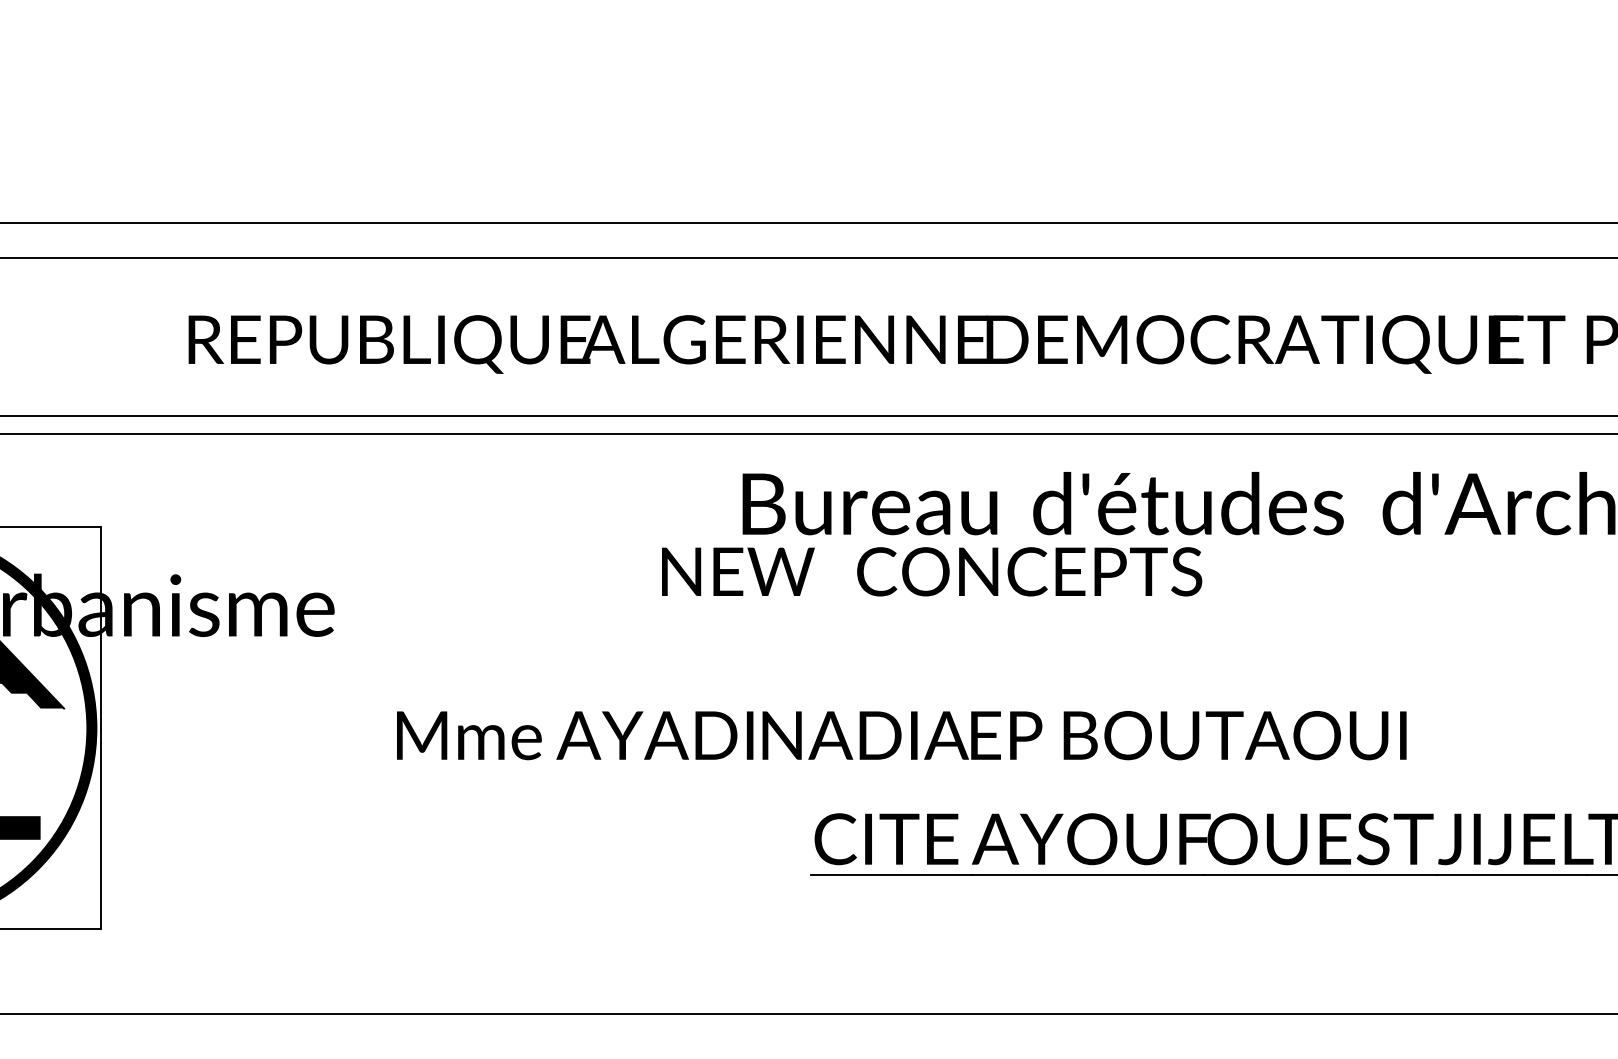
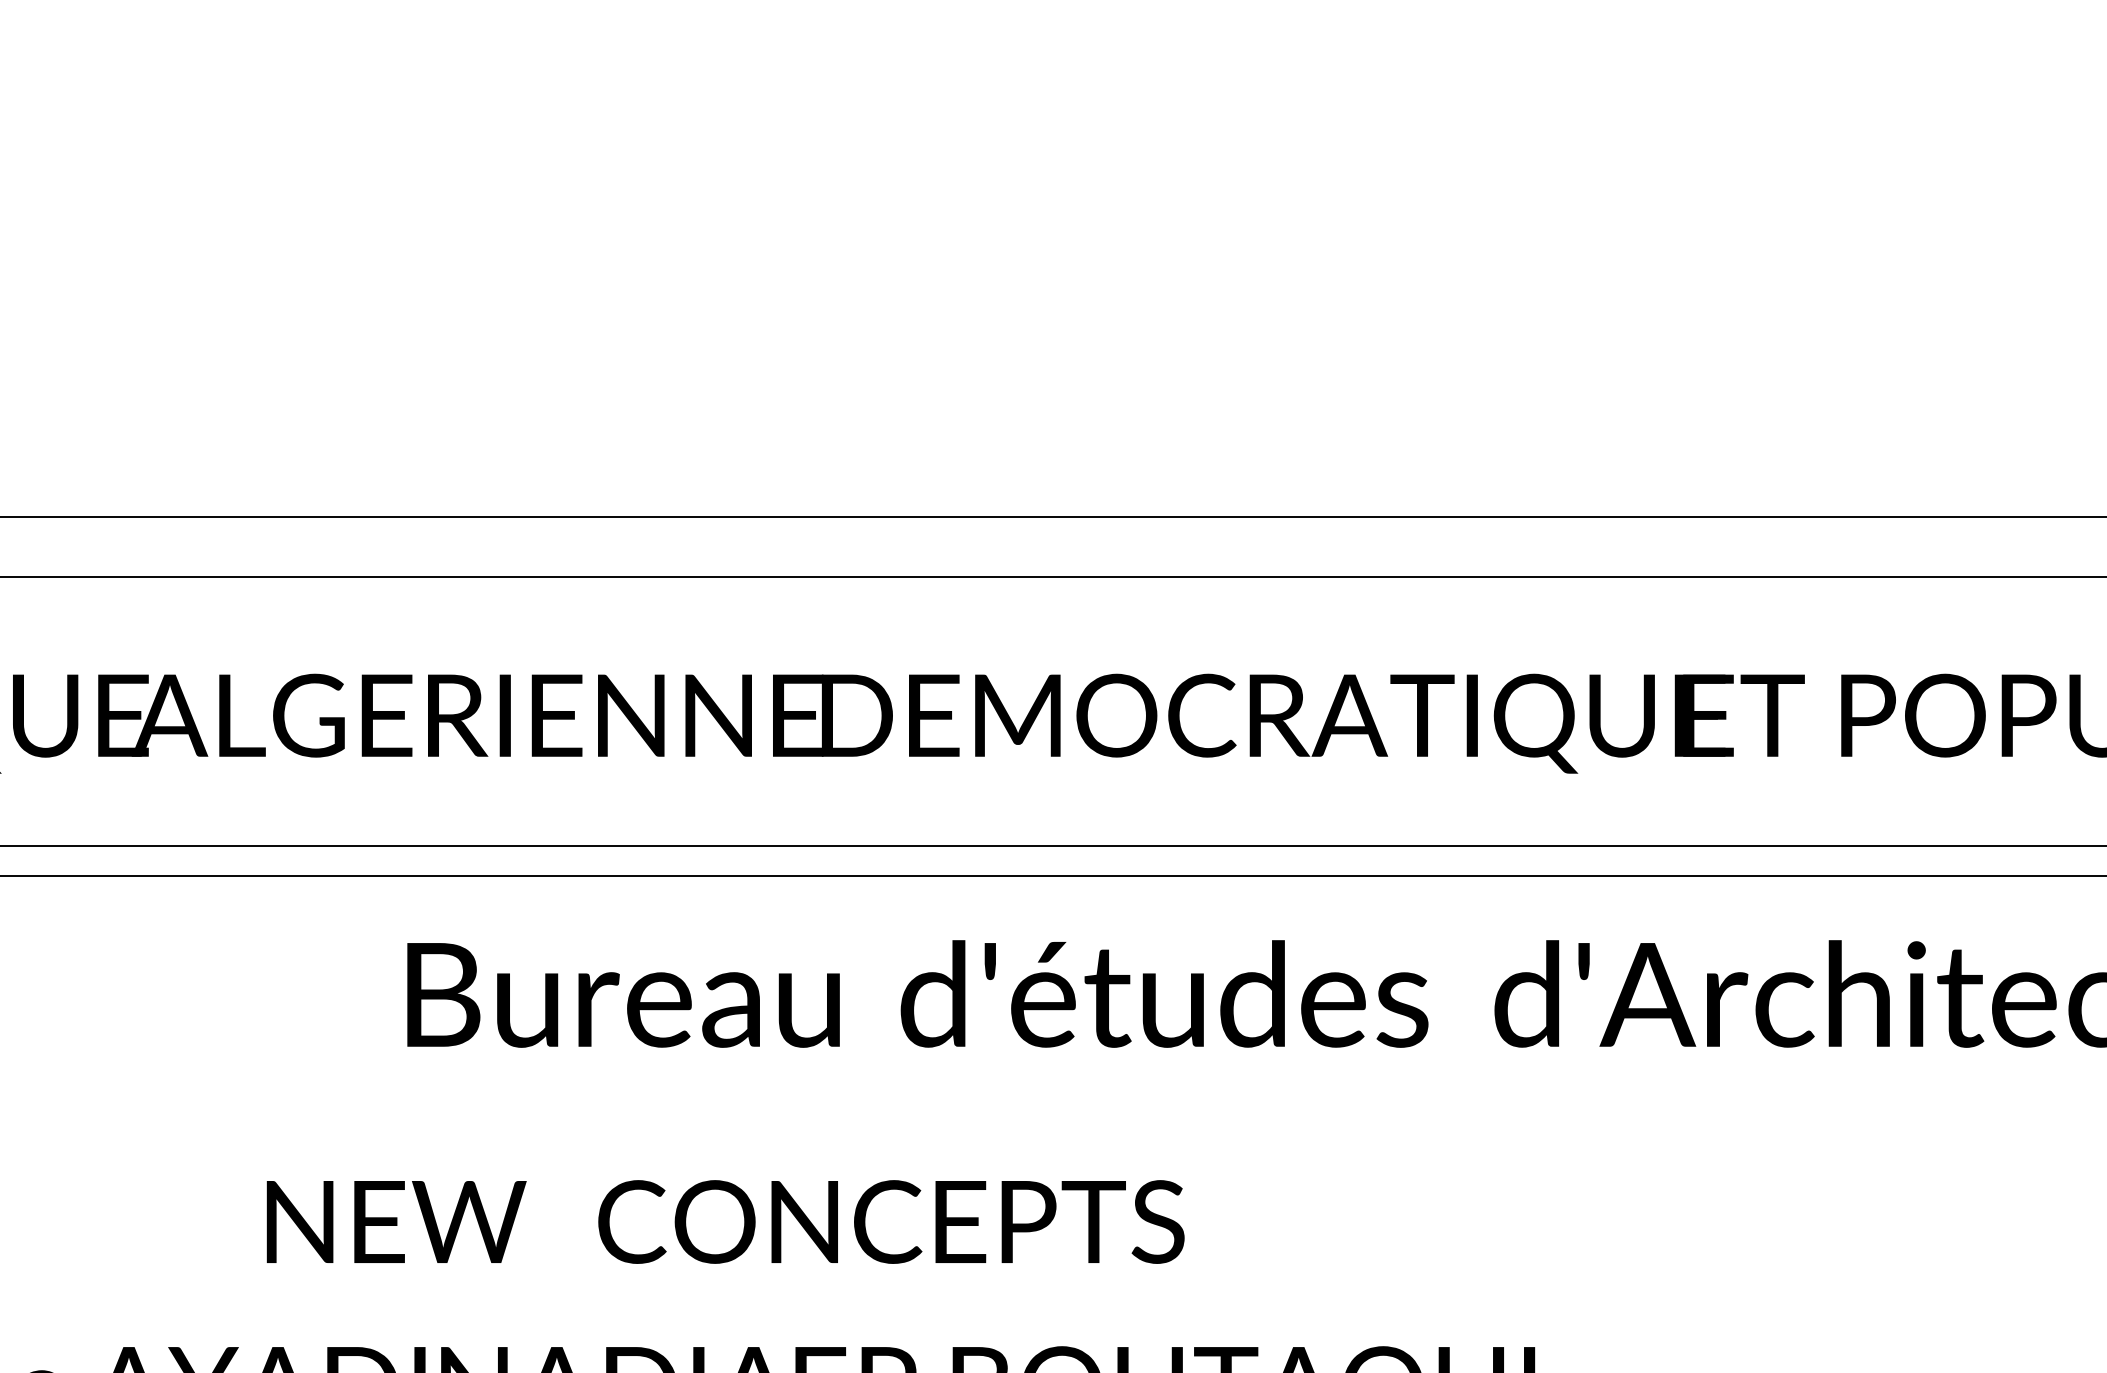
text: (932, 571) -> (726, 1221), moved

